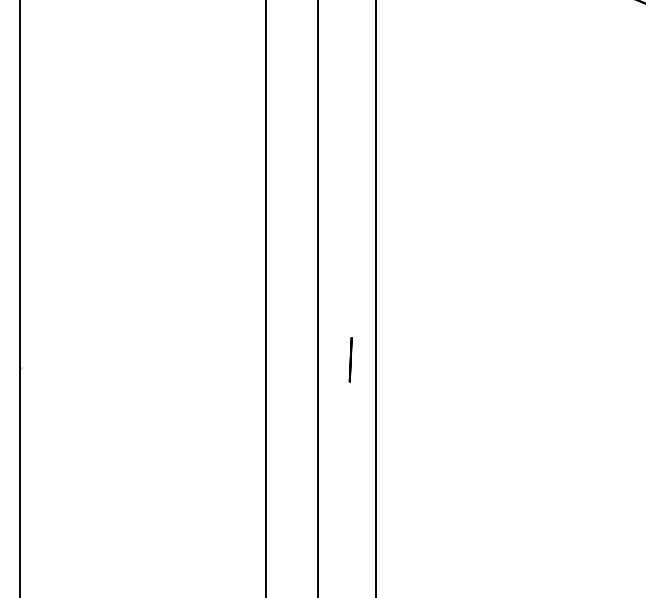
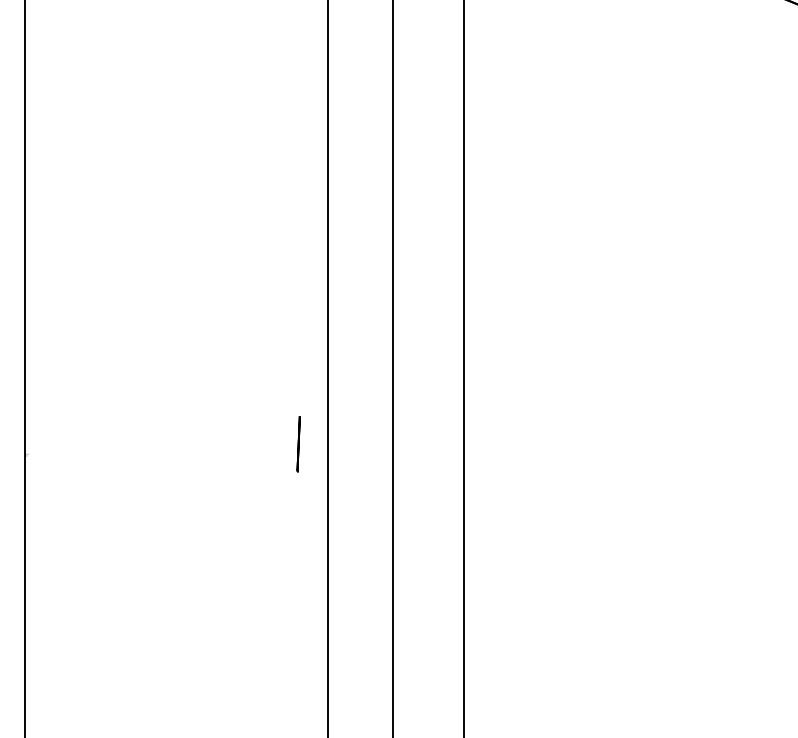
line: (350, 359) -> (298, 443), moved

